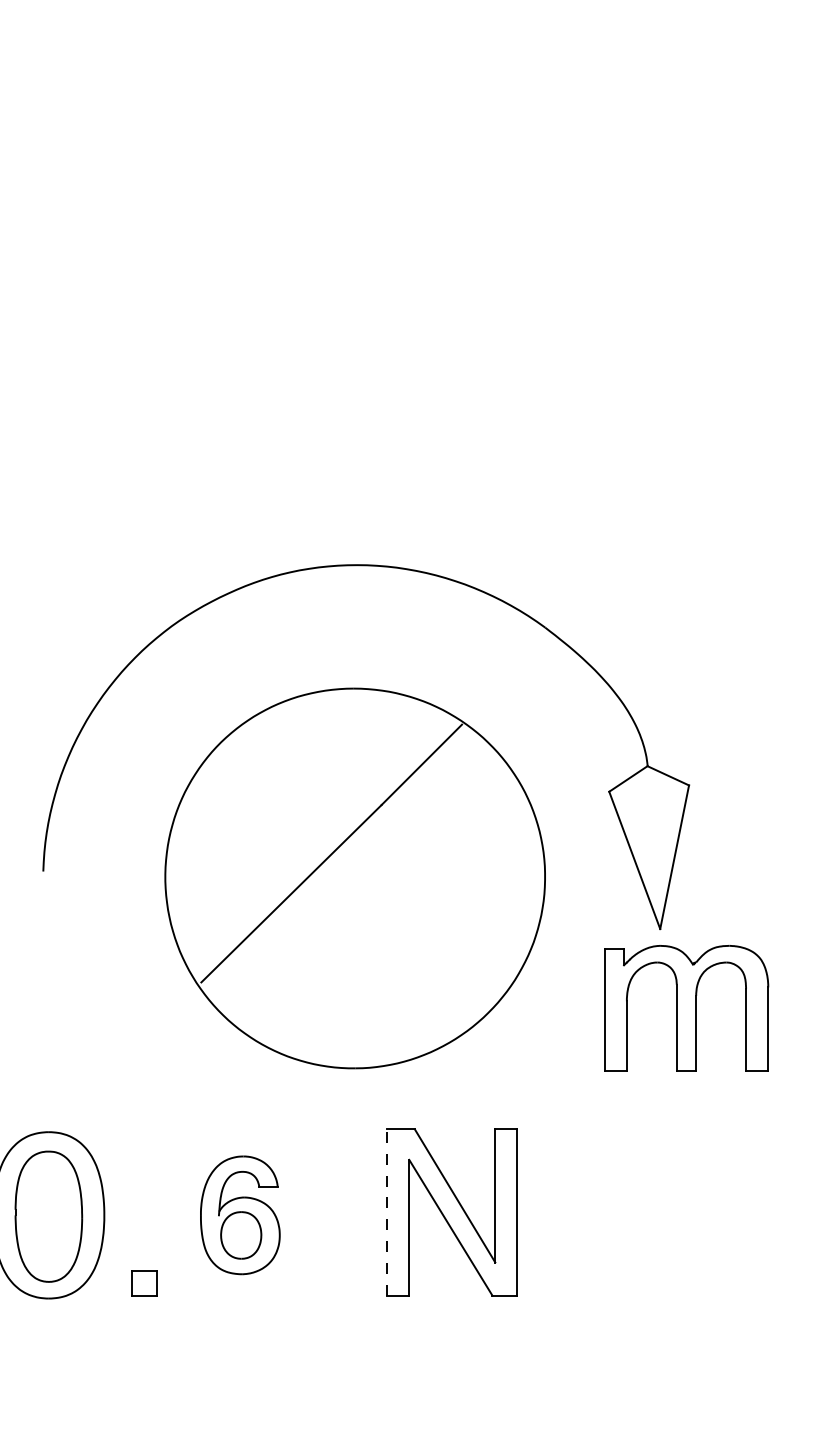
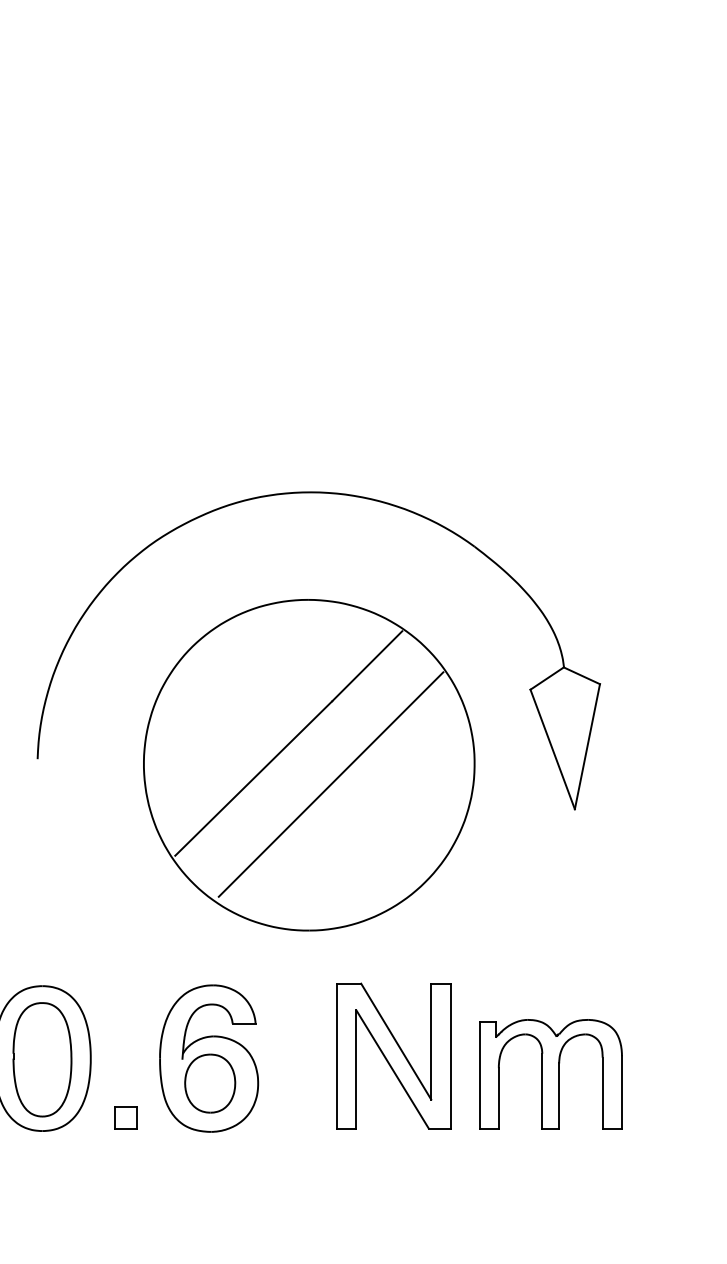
line: (379, 900) -> (330, 784), added
part: (686, 1008) -> (550, 1074), moved
line: (387, 1211) -> (337, 1055), dashed -> solid
part: (240, 1215) -> (209, 1058), size x1.43

